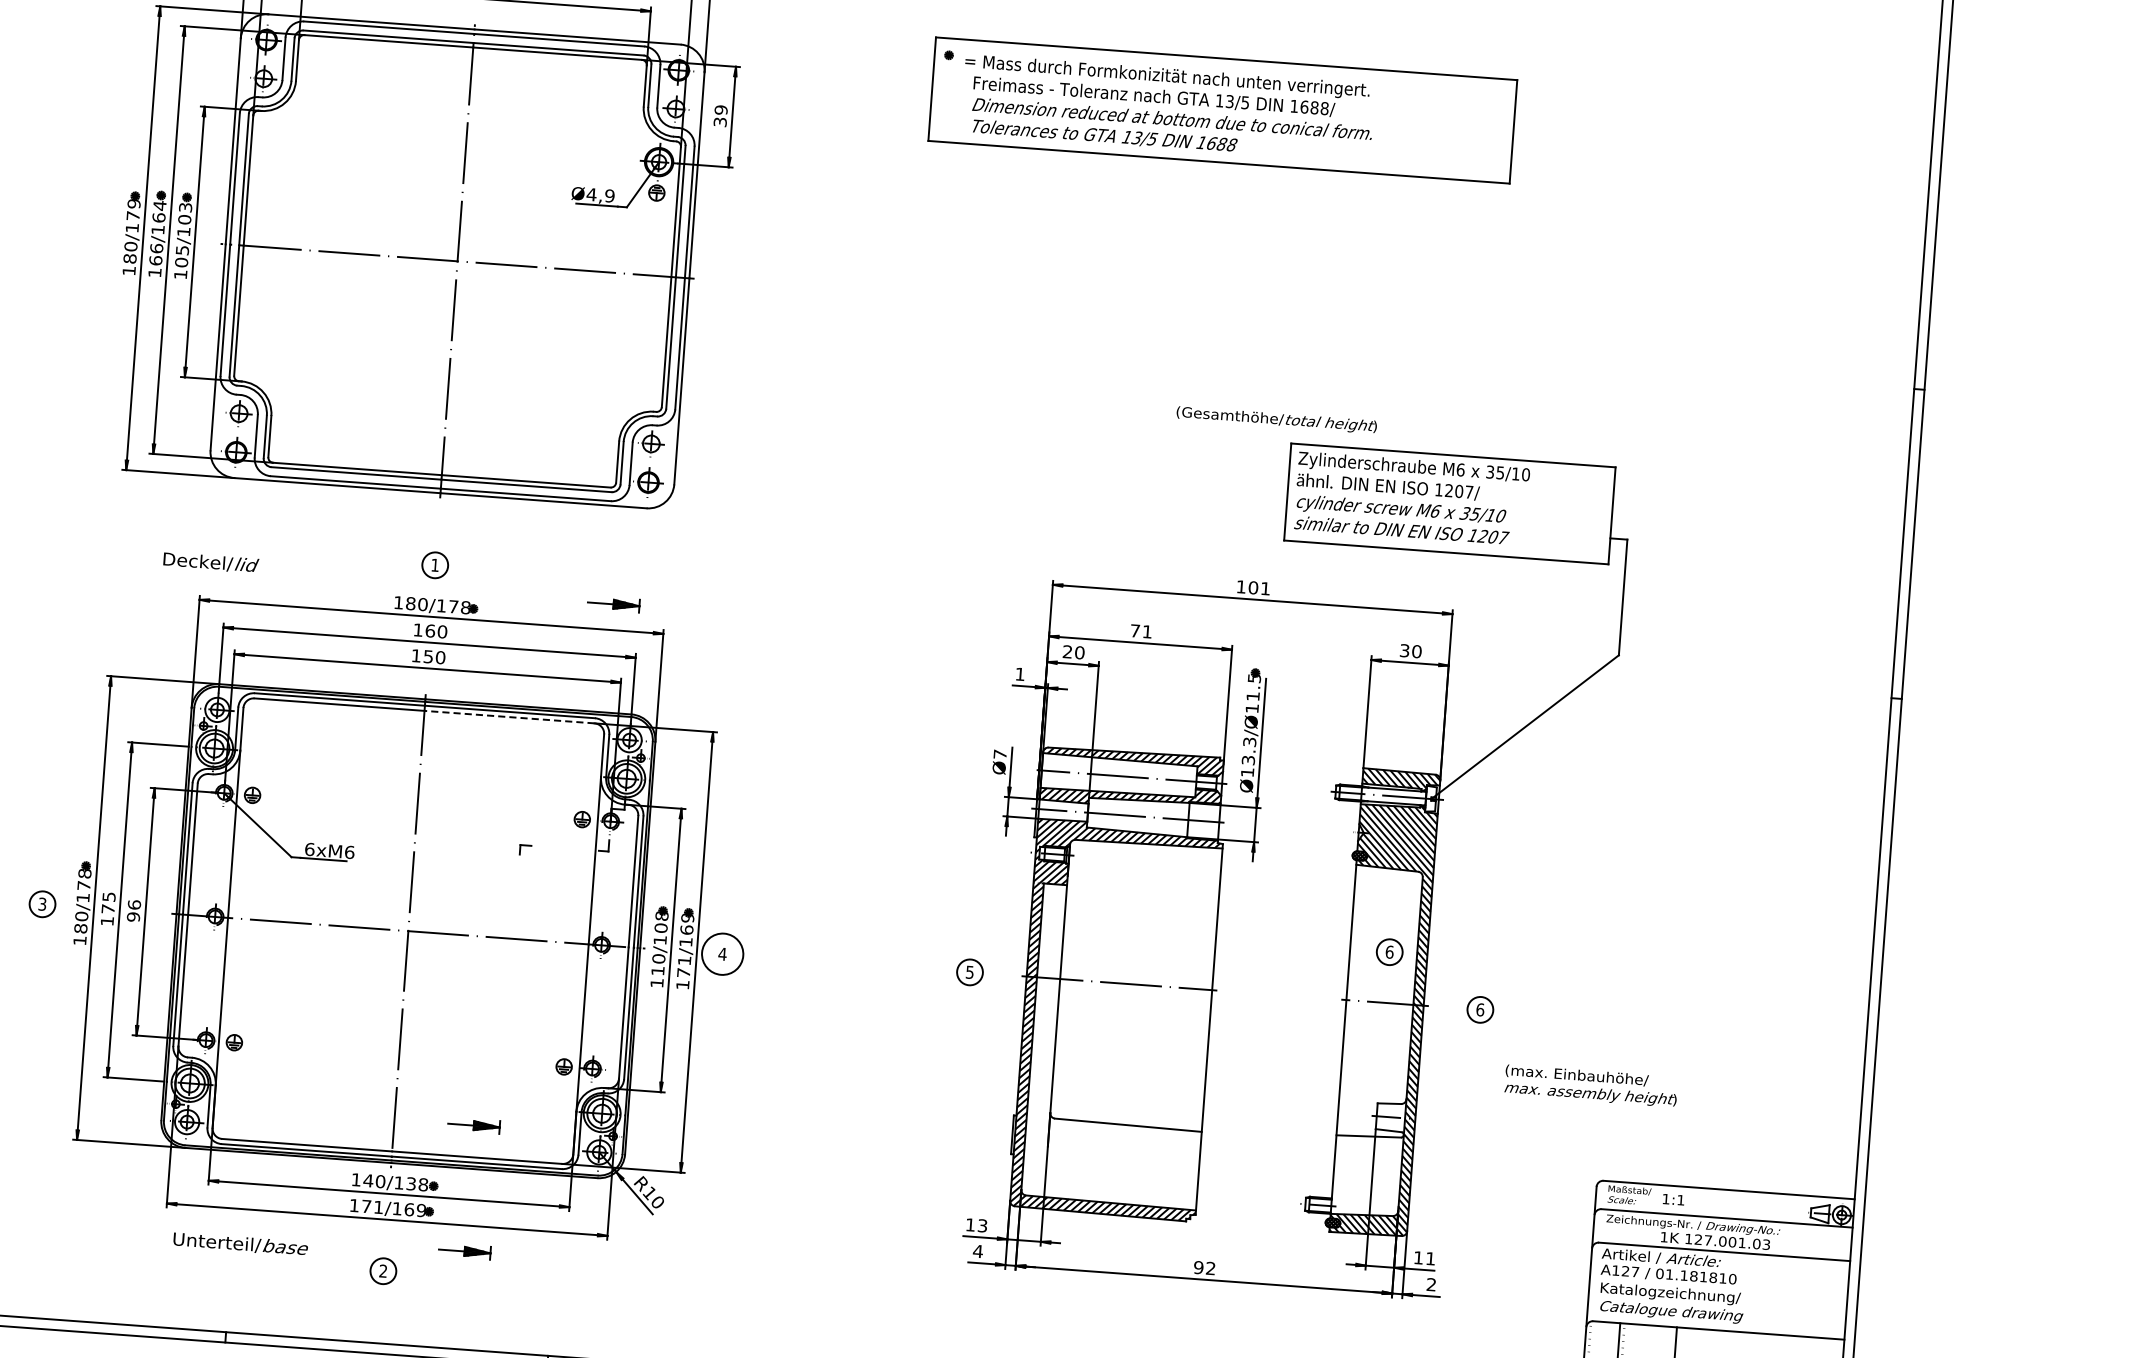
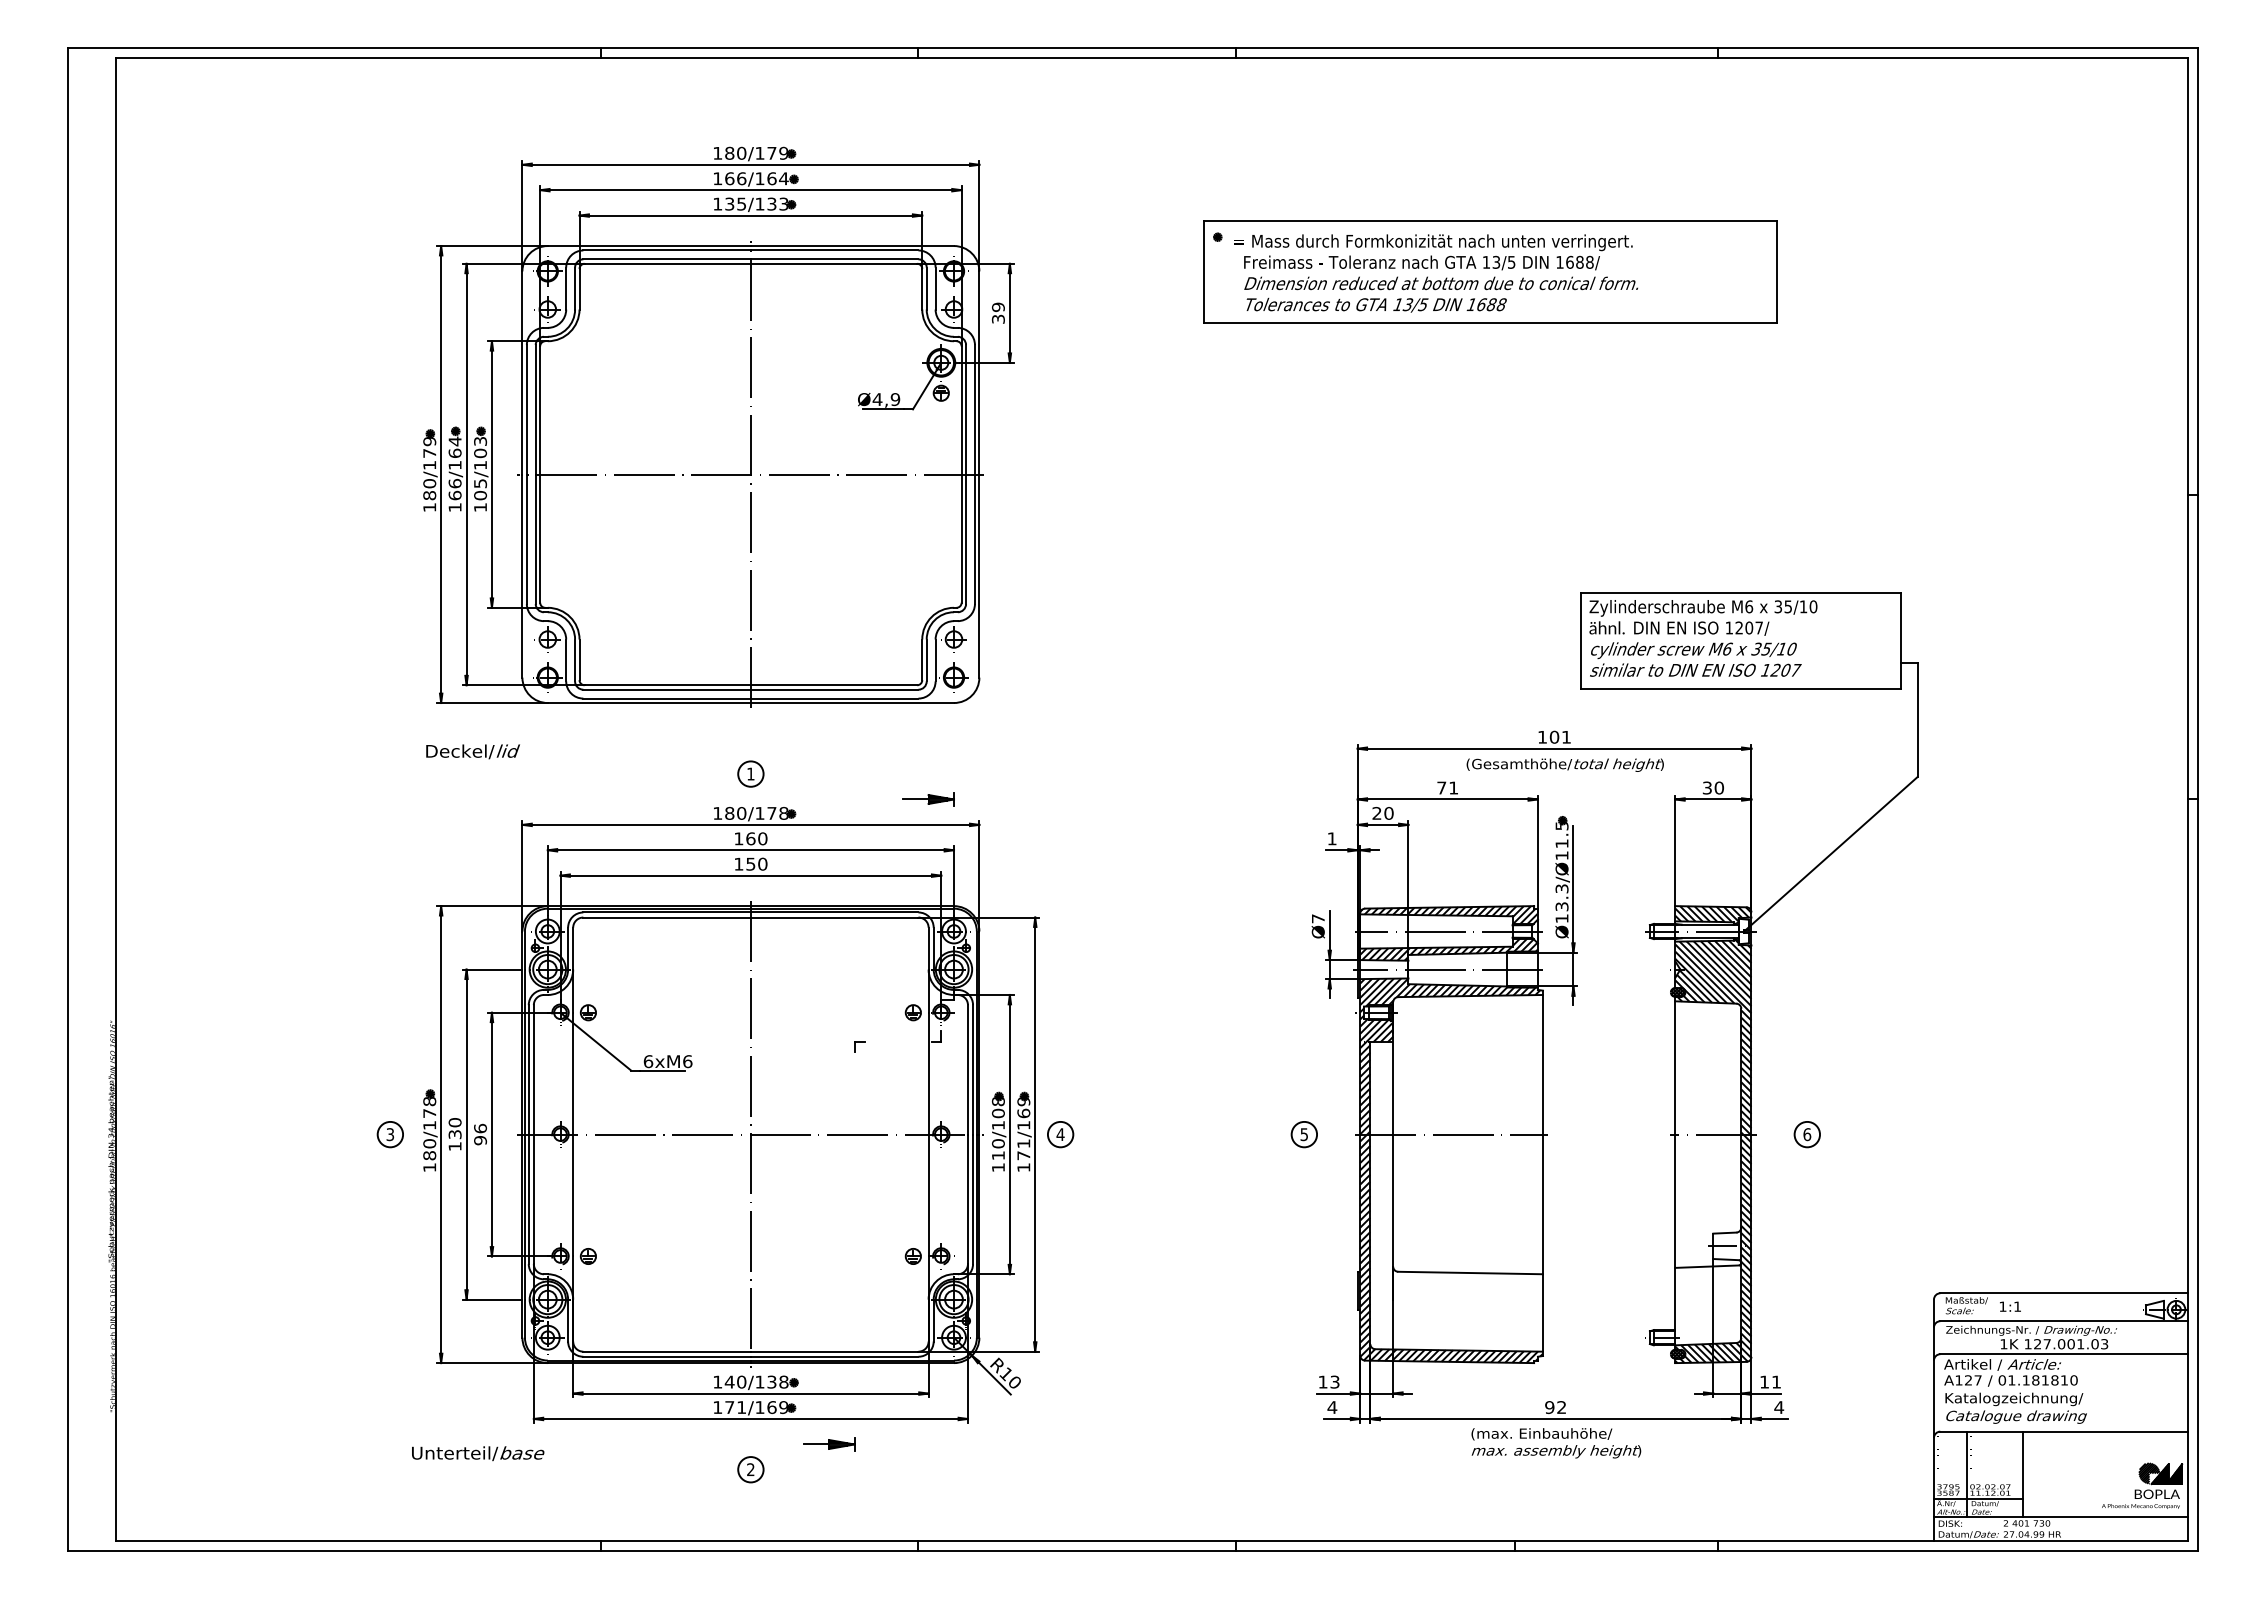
text: (1276, 419) -> (1564, 764), moved
text: (210, 562) -> (472, 751), moved
line: (509, 717) -> (834, 917), dashed -> solid
text: (108, 902) -> (454, 1128), 175 -> 130
part: (1388, 952) -> (1713, 1084), removed
circle: (722, 954) -> (1060, 1134), size x0.62
text: (1591, 1086) -> (1556, 1443), moved
part: (474, 1125) -> (829, 1320), removed
text: (241, 1244) -> (478, 1453), moved
text: (1431, 1284) -> (1779, 1407), 2 -> 4

